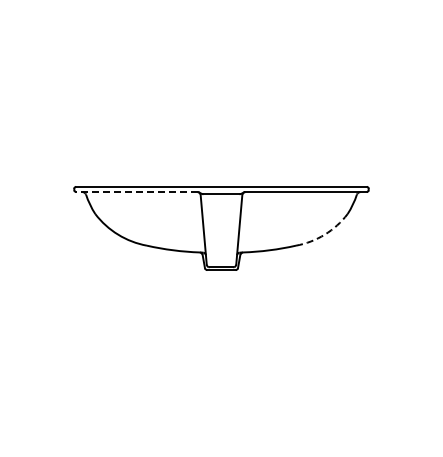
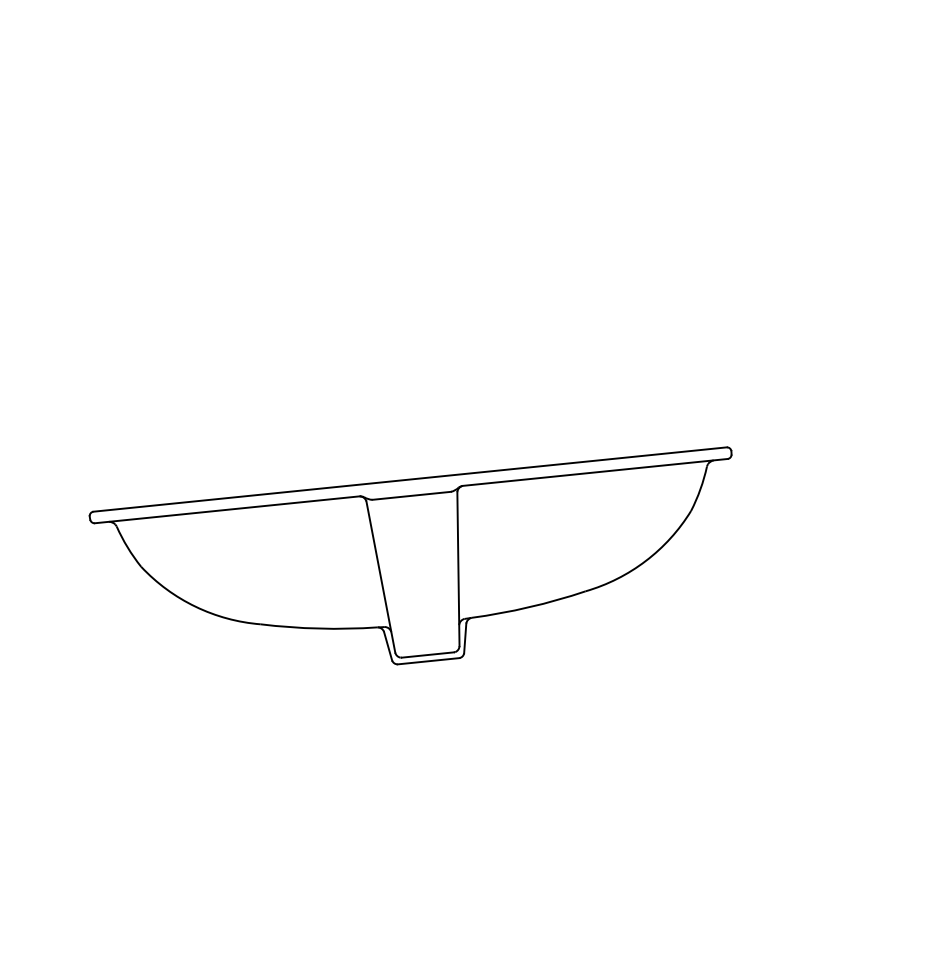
line: (137, 192) -> (228, 510), dashed -> solid
arc: (324, 234) -> (645, 560), dashed -> solid

